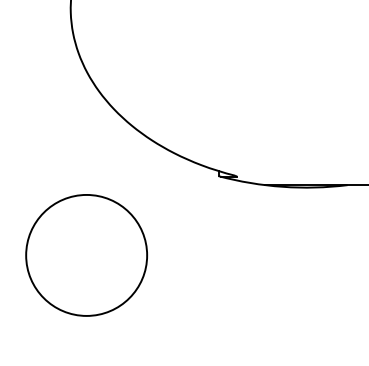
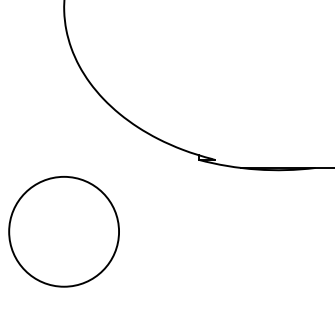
circle: (86, 255) -> (63, 231), moved

